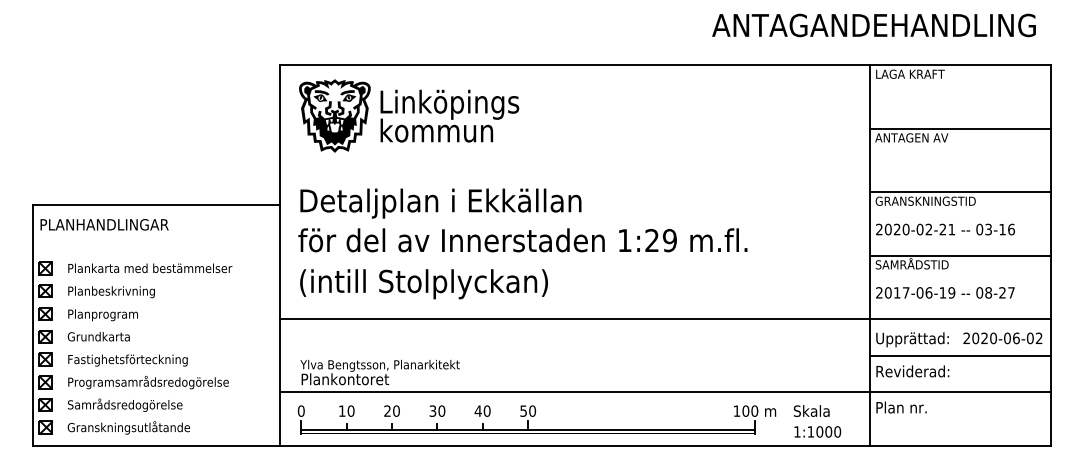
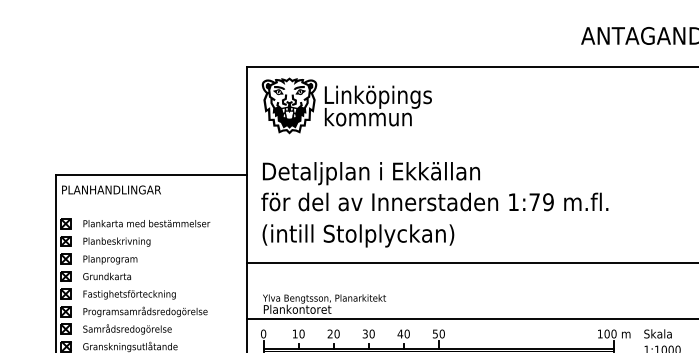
text: (651, 239) -> (534, 201), 1:29 -> 1:79

